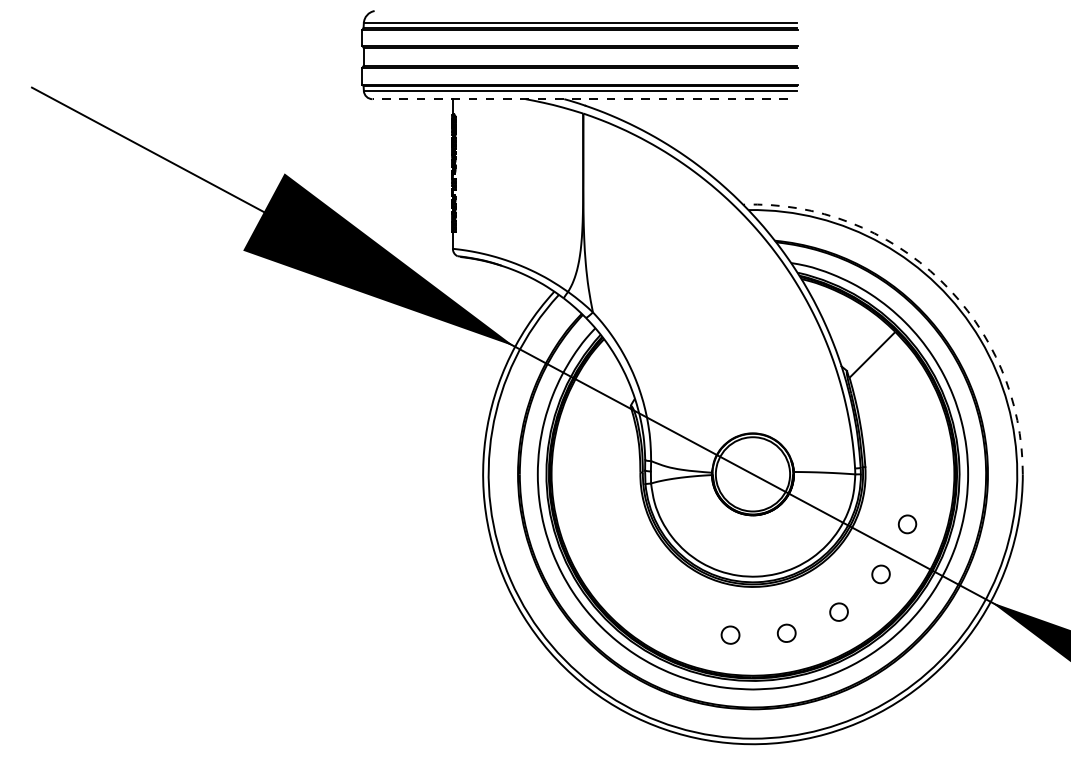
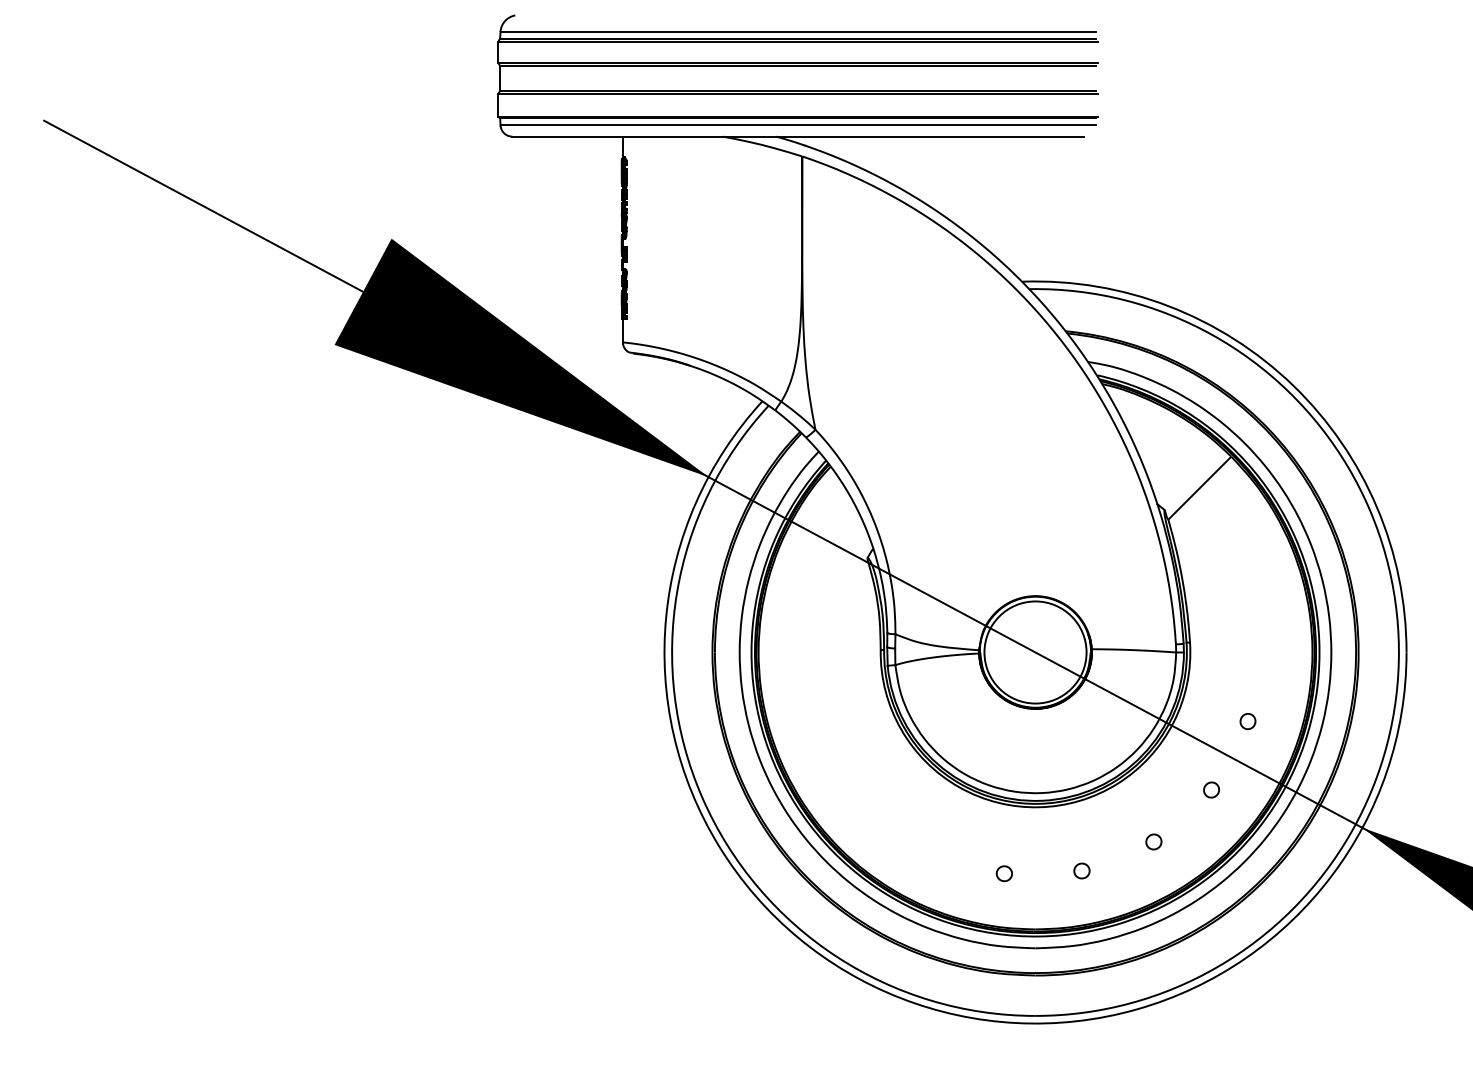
line: (580, 99) -> (798, 136), dashed -> solid
arc: (940, 280) -> (1293, 385), dashed -> solid
part: (907, 524) -> (1247, 721), size x0.62
part: (880, 574) -> (1211, 789), size x0.62
part: (838, 611) -> (1153, 841), size x0.62
part: (786, 632) -> (1081, 870), size x0.62
part: (729, 635) -> (1003, 873), size x0.62

